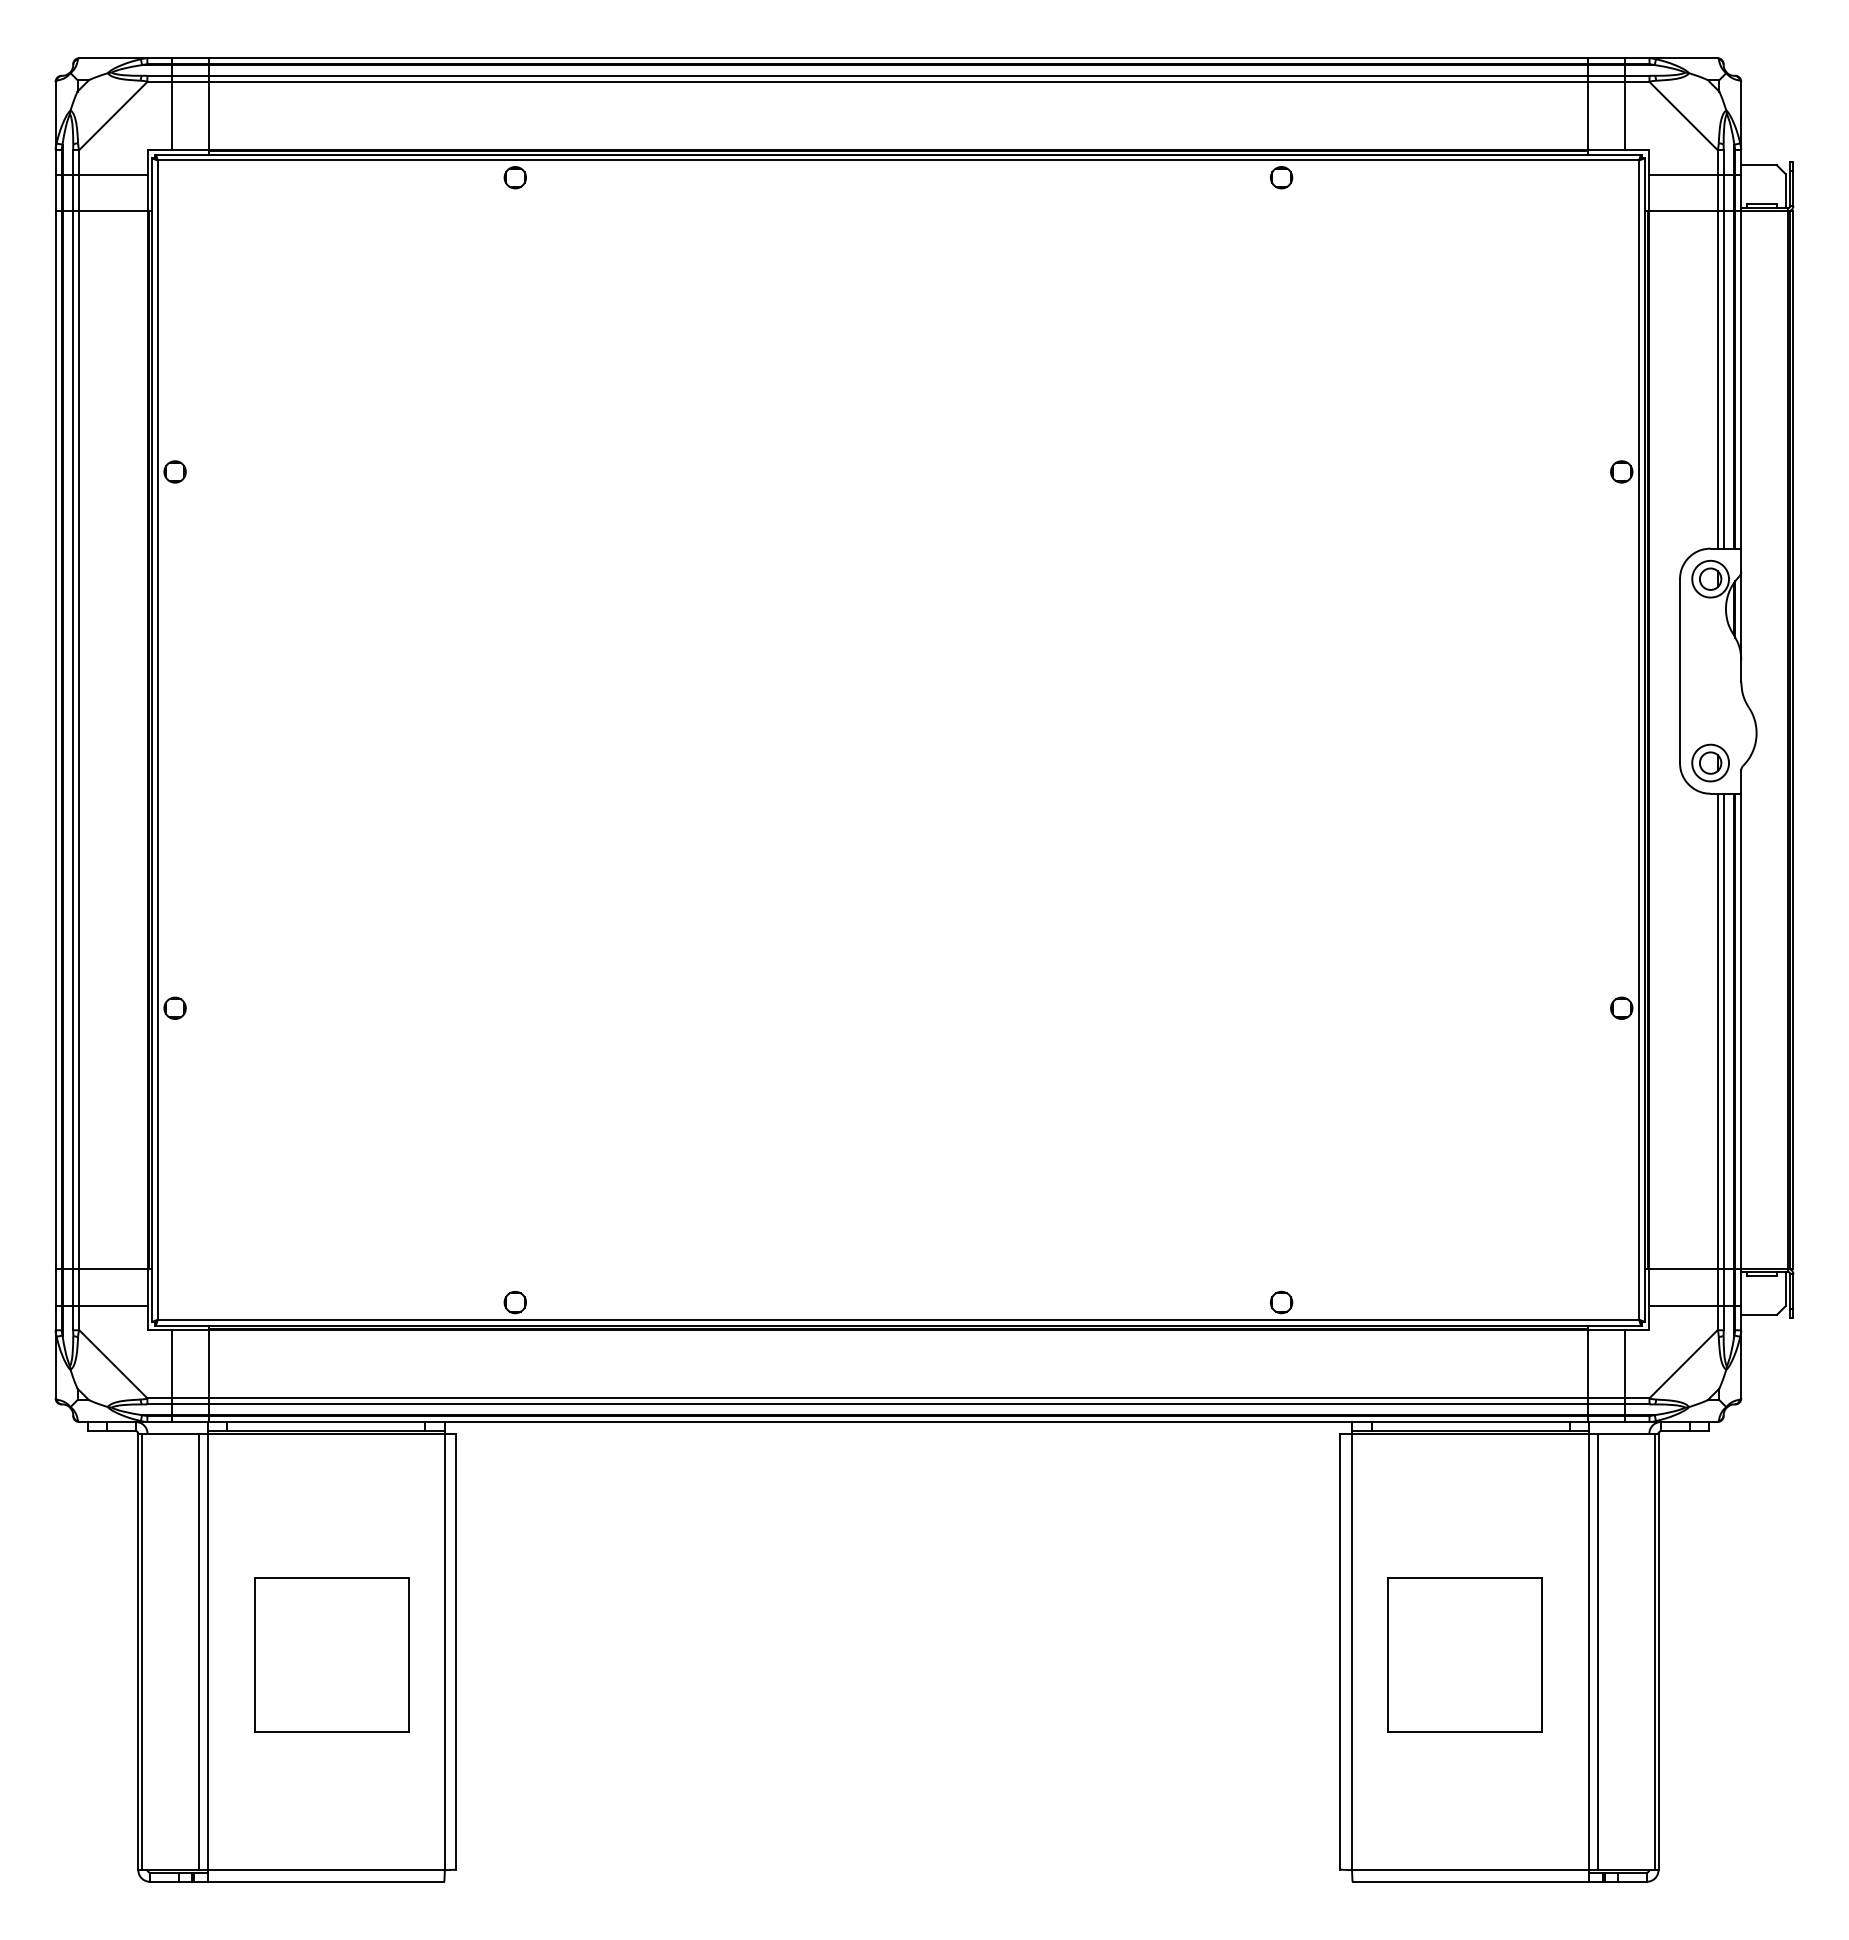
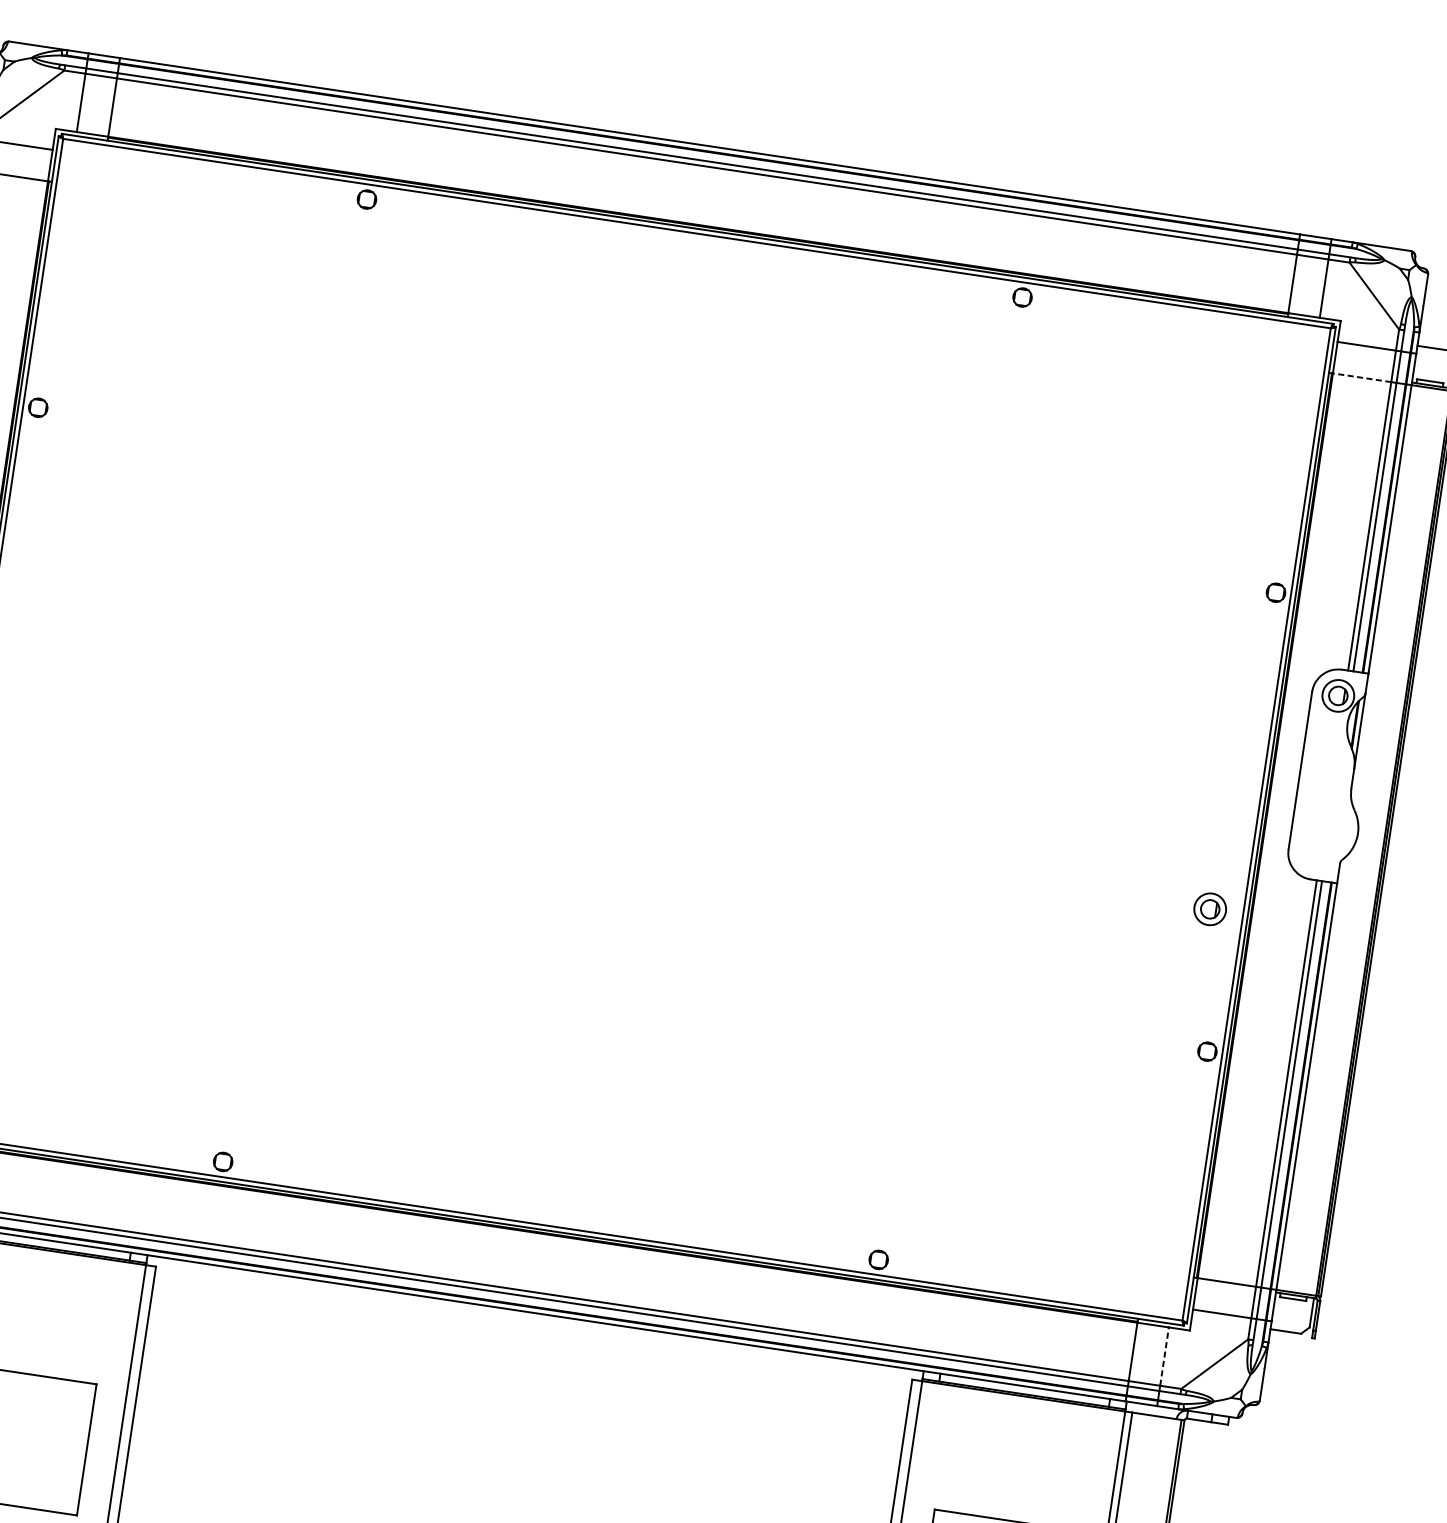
line: (1682, 211) -> (1361, 377), solid -> dashed
part: (1710, 762) -> (1210, 908), moved
line: (1624, 1363) -> (1164, 1355), solid -> dashed

